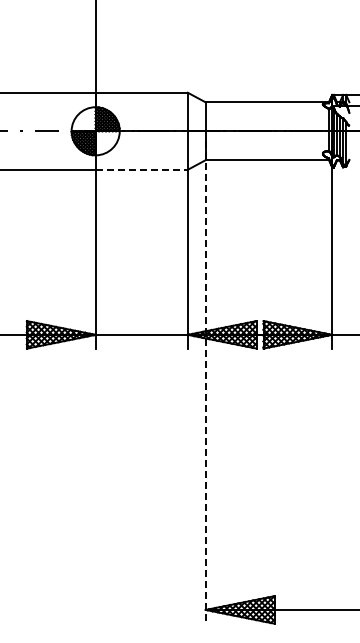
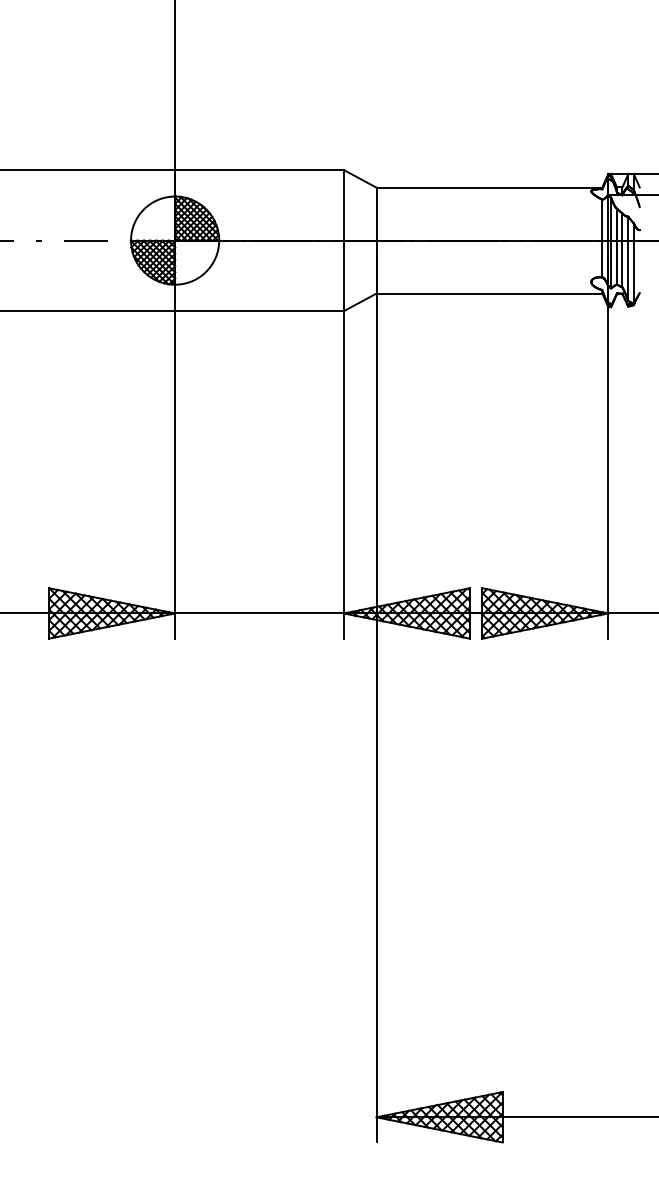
line: (142, 169) -> (260, 310), dashed -> solid
line: (205, 382) -> (376, 700), dashed -> solid

